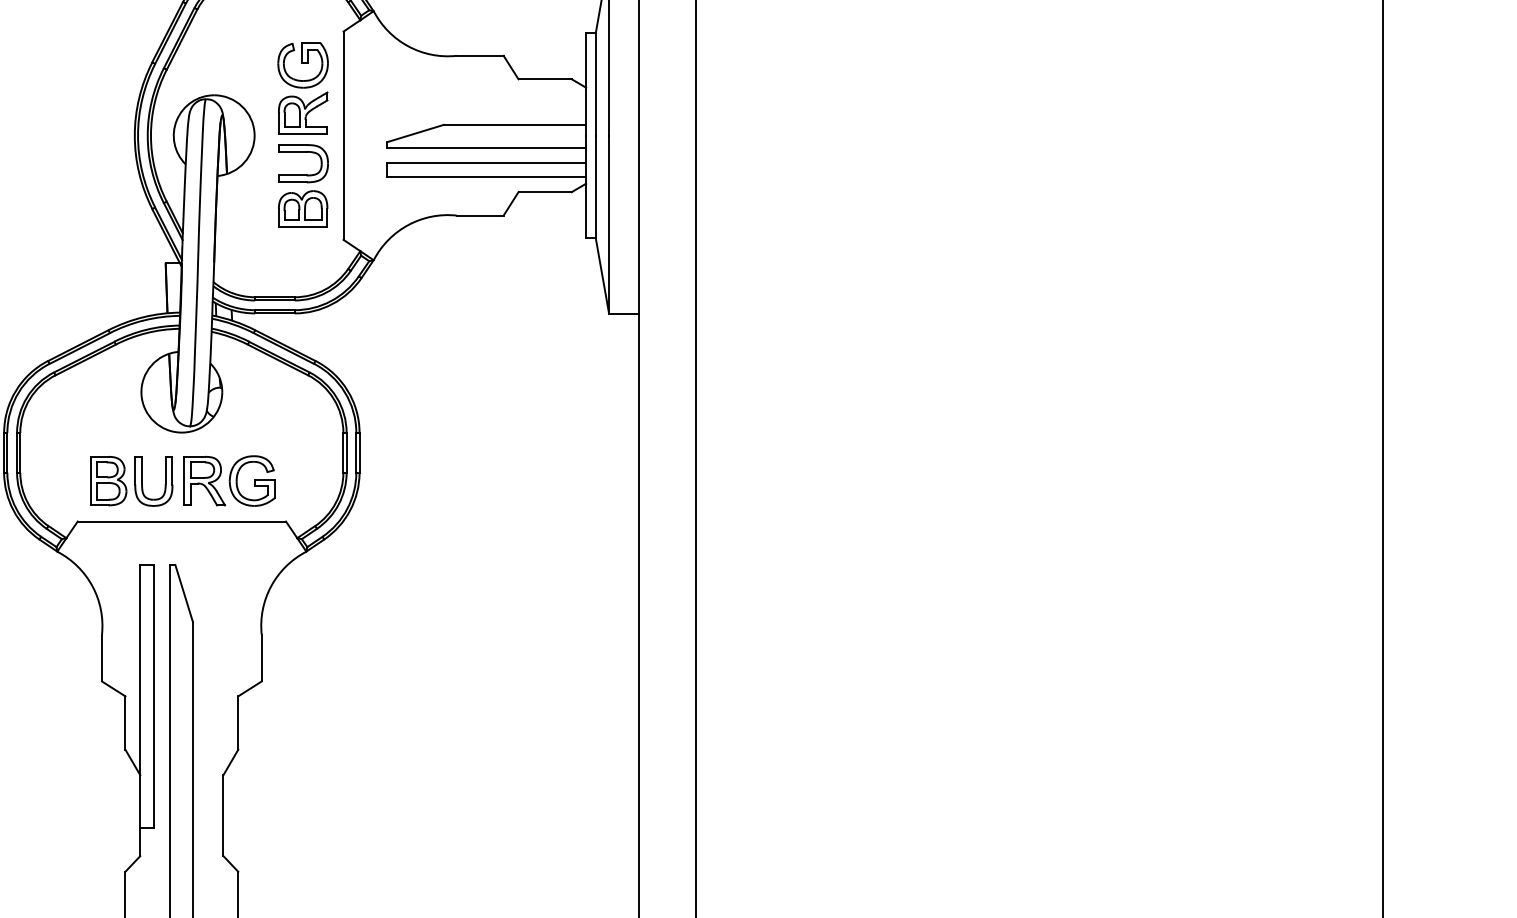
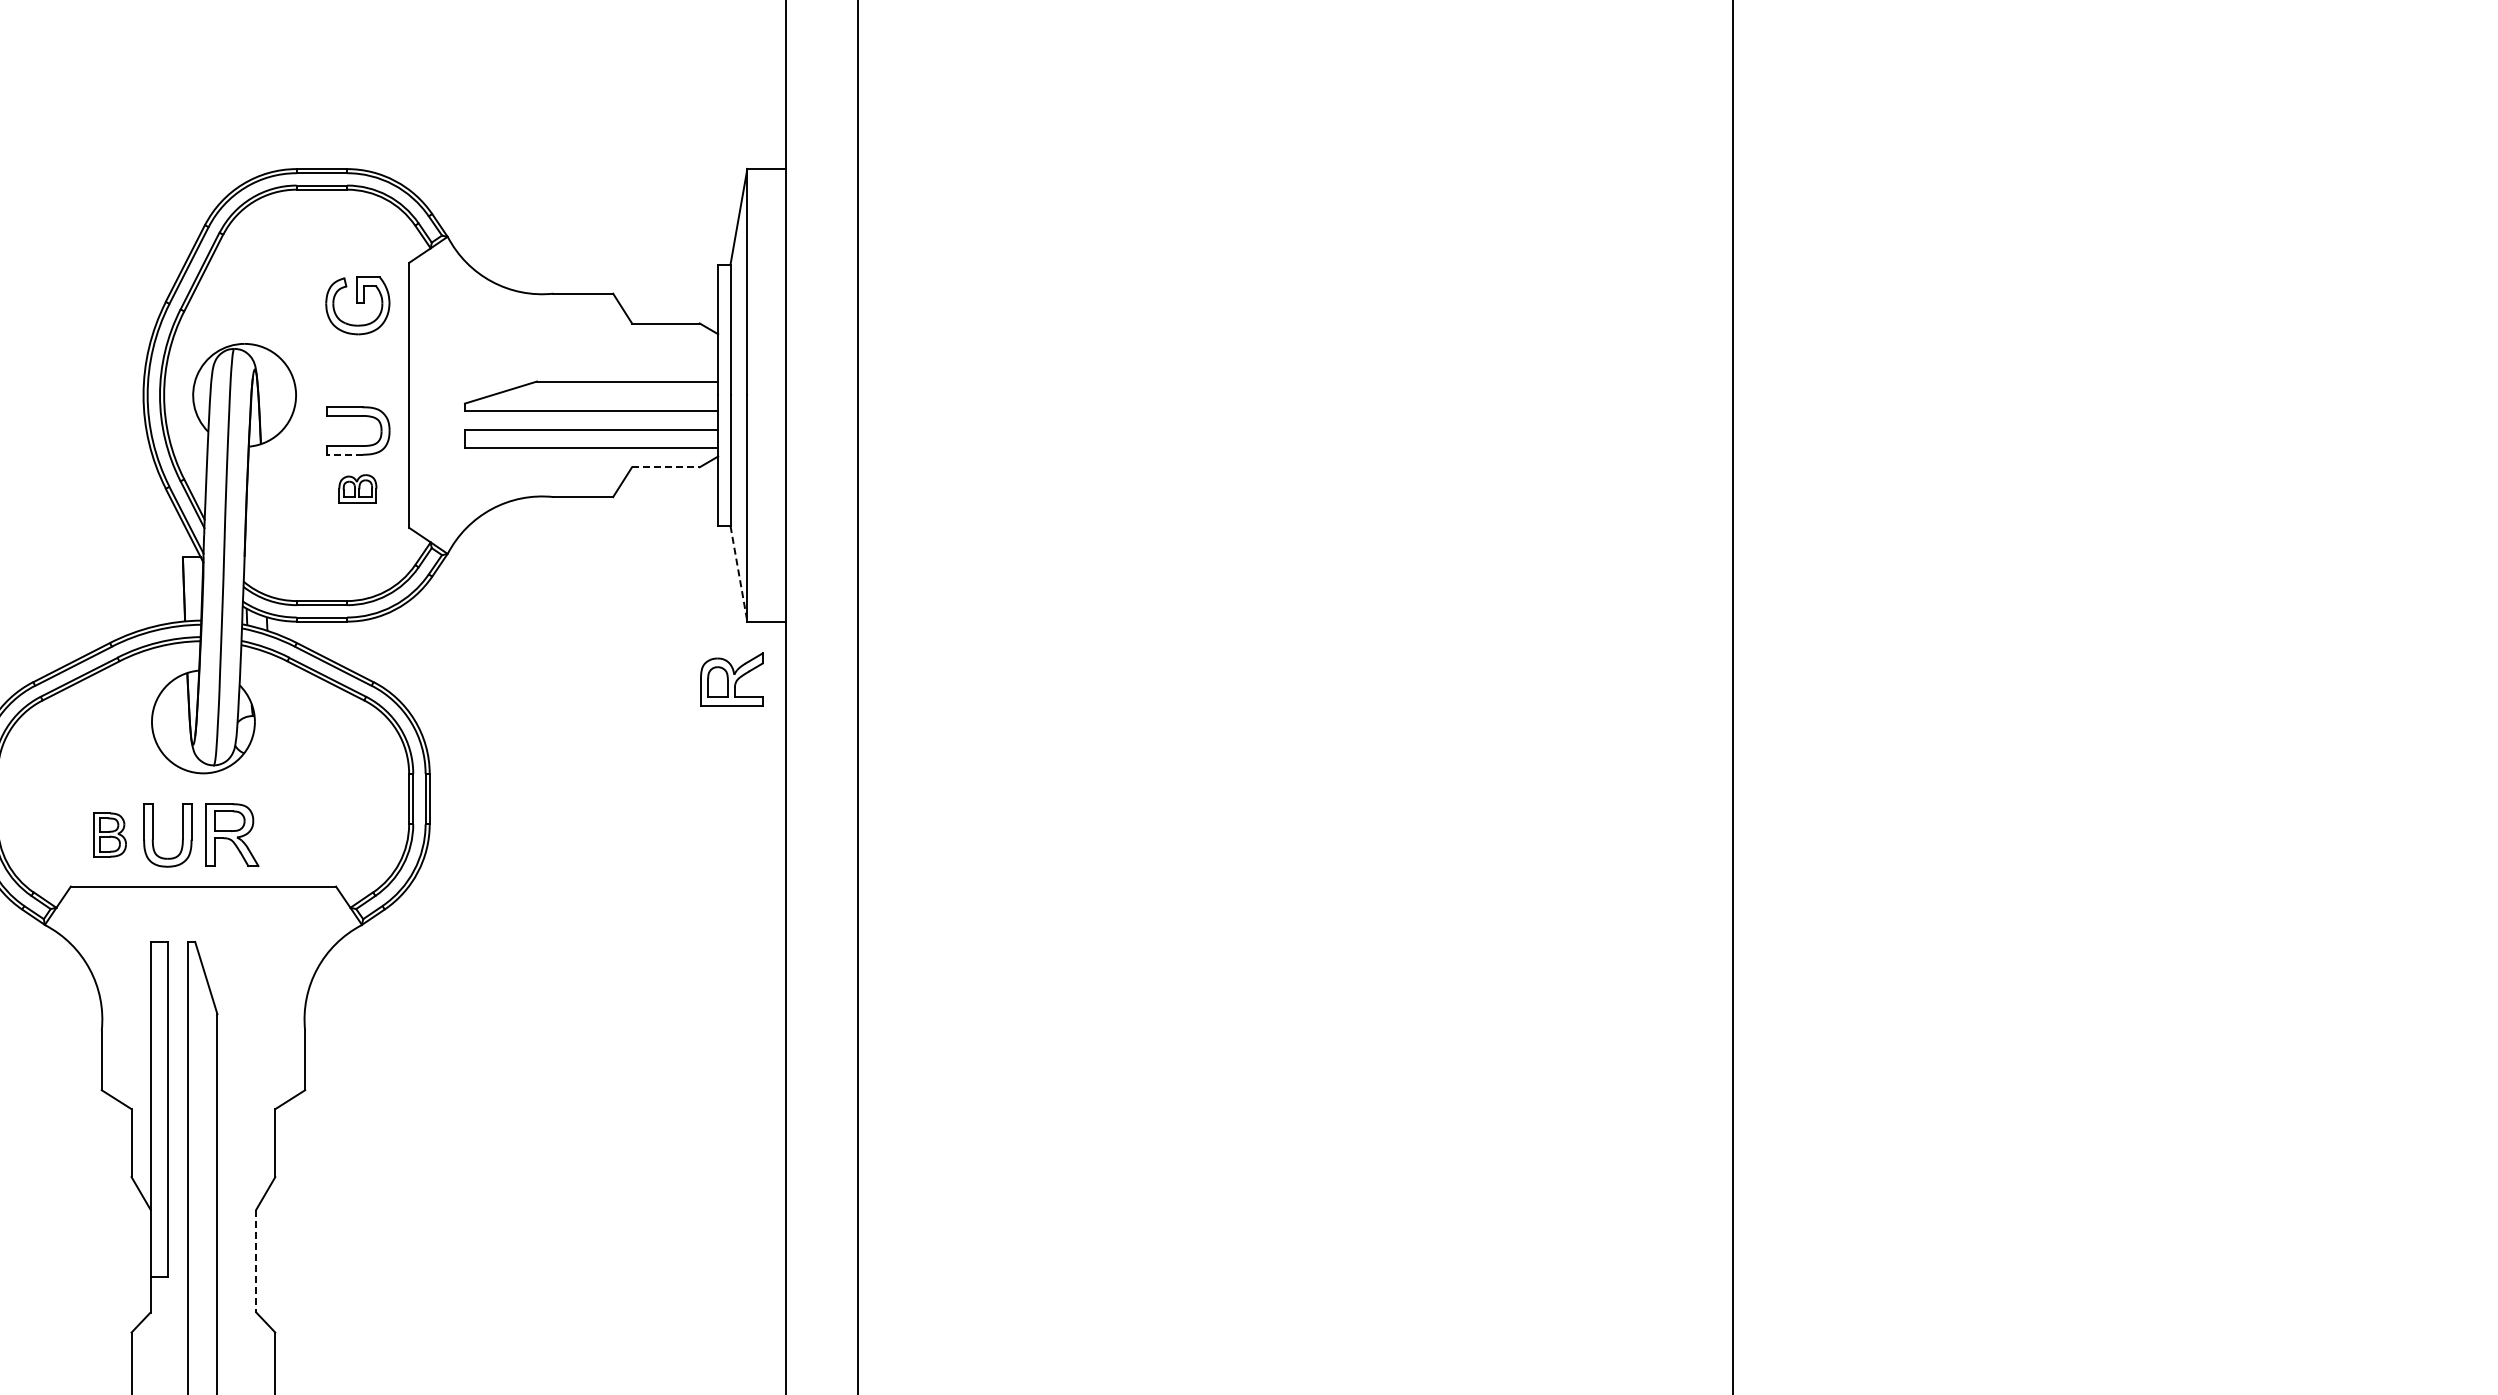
part: (302, 113) -> (731, 679), moved
line: (292, 182) -> (344, 454), solid -> dashed
line: (544, 192) -> (665, 467), solid -> dashed
part: (302, 208) -> (357, 488), size x0.6
line: (602, 275) -> (738, 573), solid -> dashed
part: (108, 480) -> (109, 834), size x0.7
part: (251, 480) -> (292, 834), removed
line: (223, 815) -> (256, 1261), solid -> dashed

